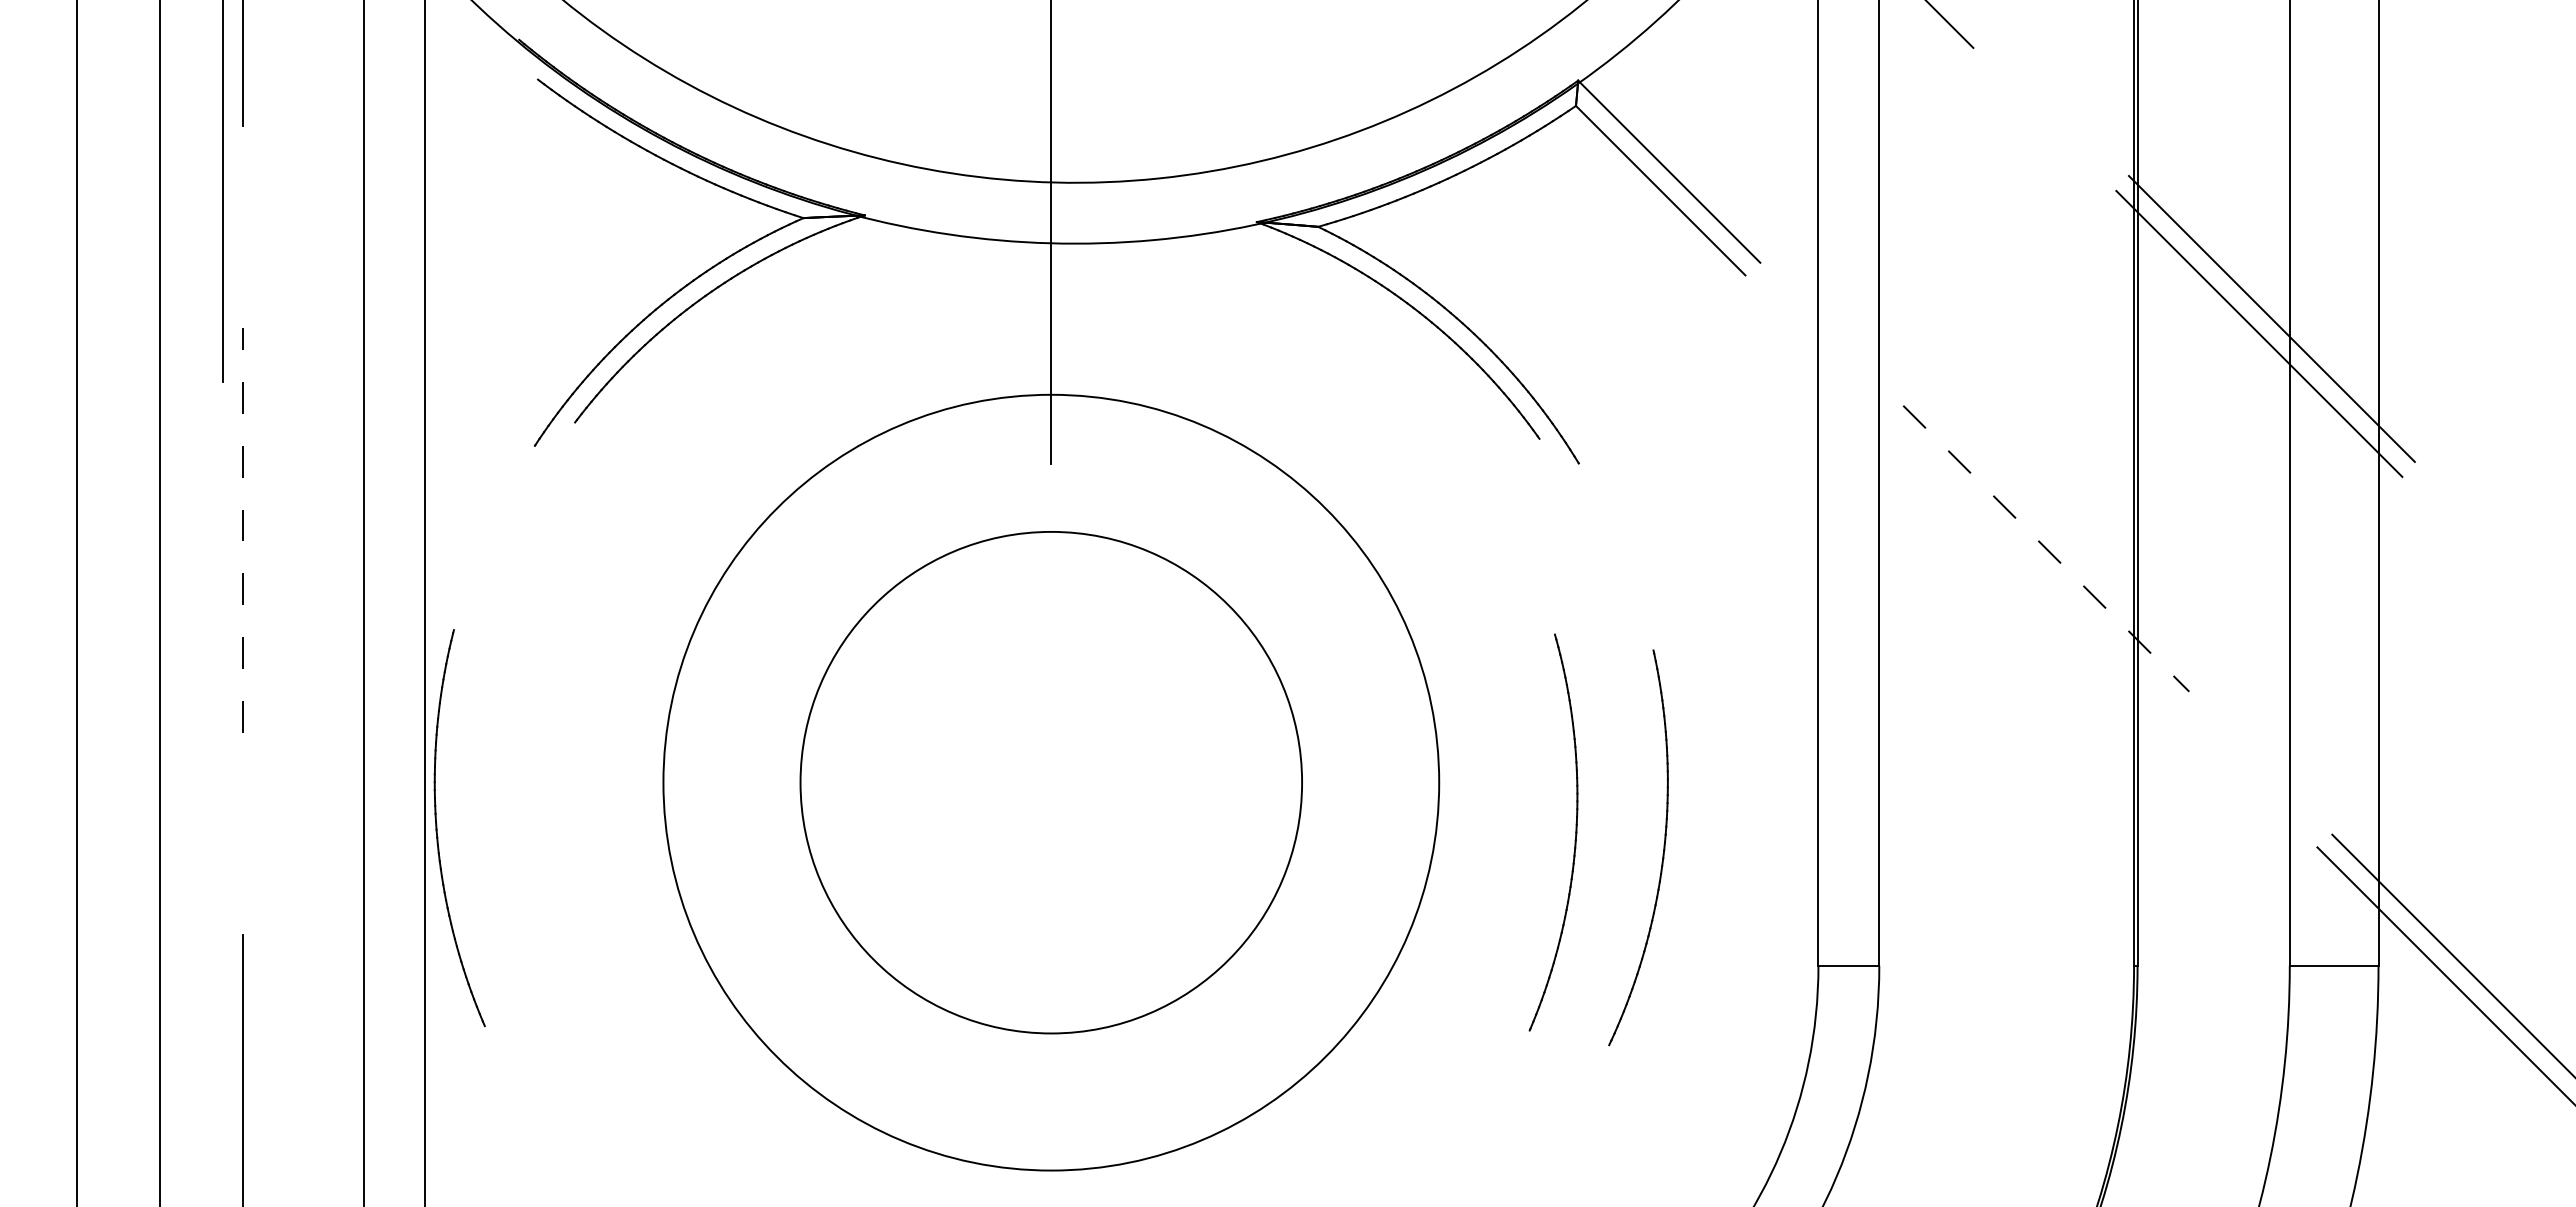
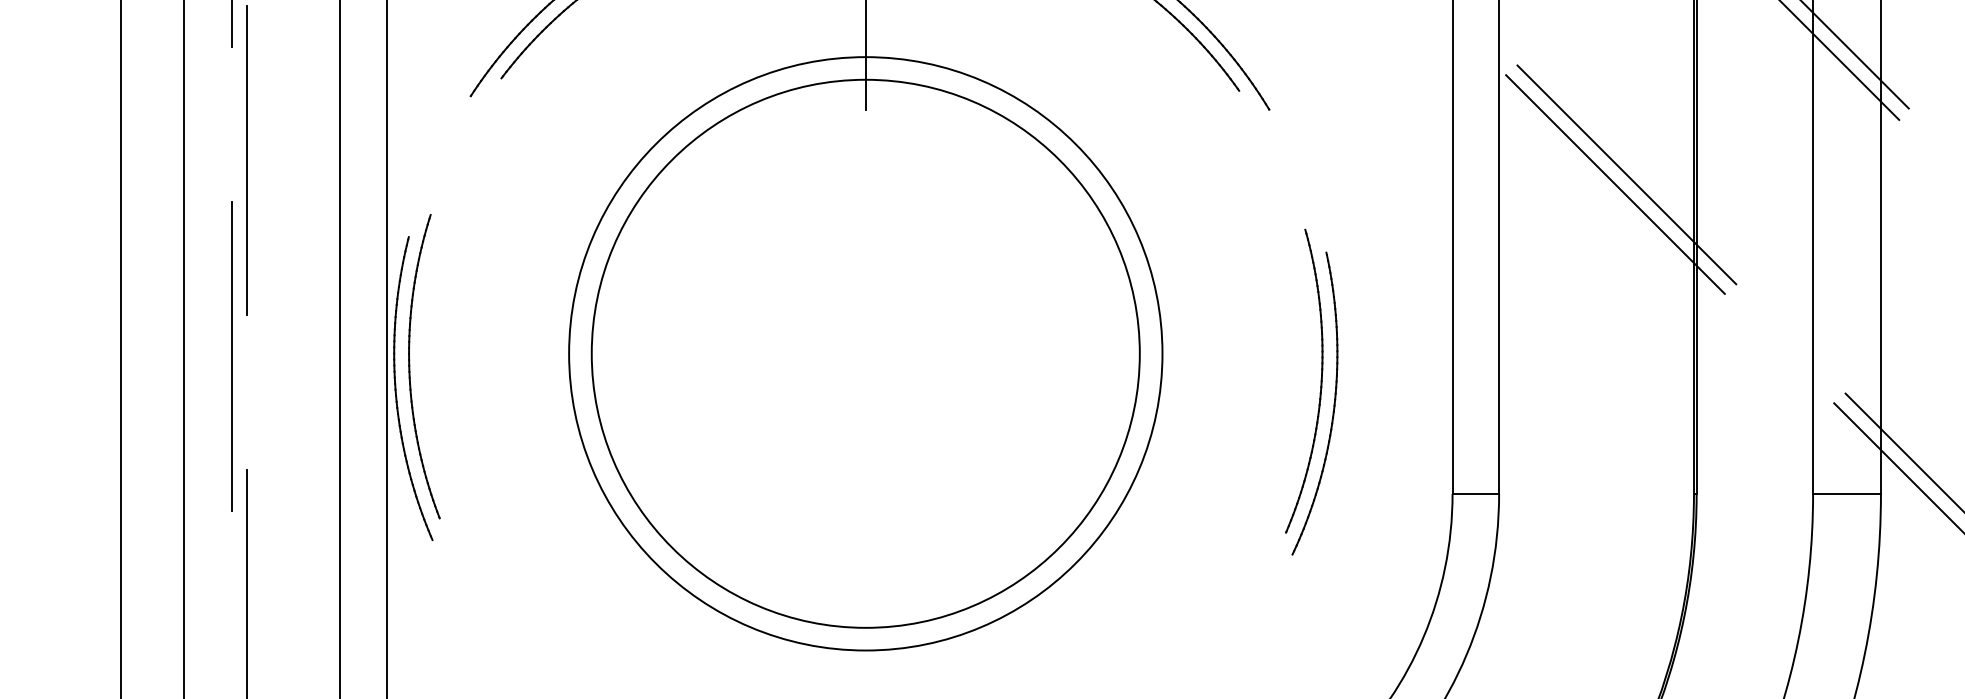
line: (242, 529) -> (247, 160), dashed -> solid
line: (2046, 549) -> (1627, 175), dashed -> solid
line: (2031, 561) -> (1615, 184), added
circle: (1051, 782) -> (865, 353), size x1.43
line: (222, 786) -> (231, 356), added
part: (455, 799) -> (410, 366), added
part: (1575, 832) -> (1321, 381), moved

